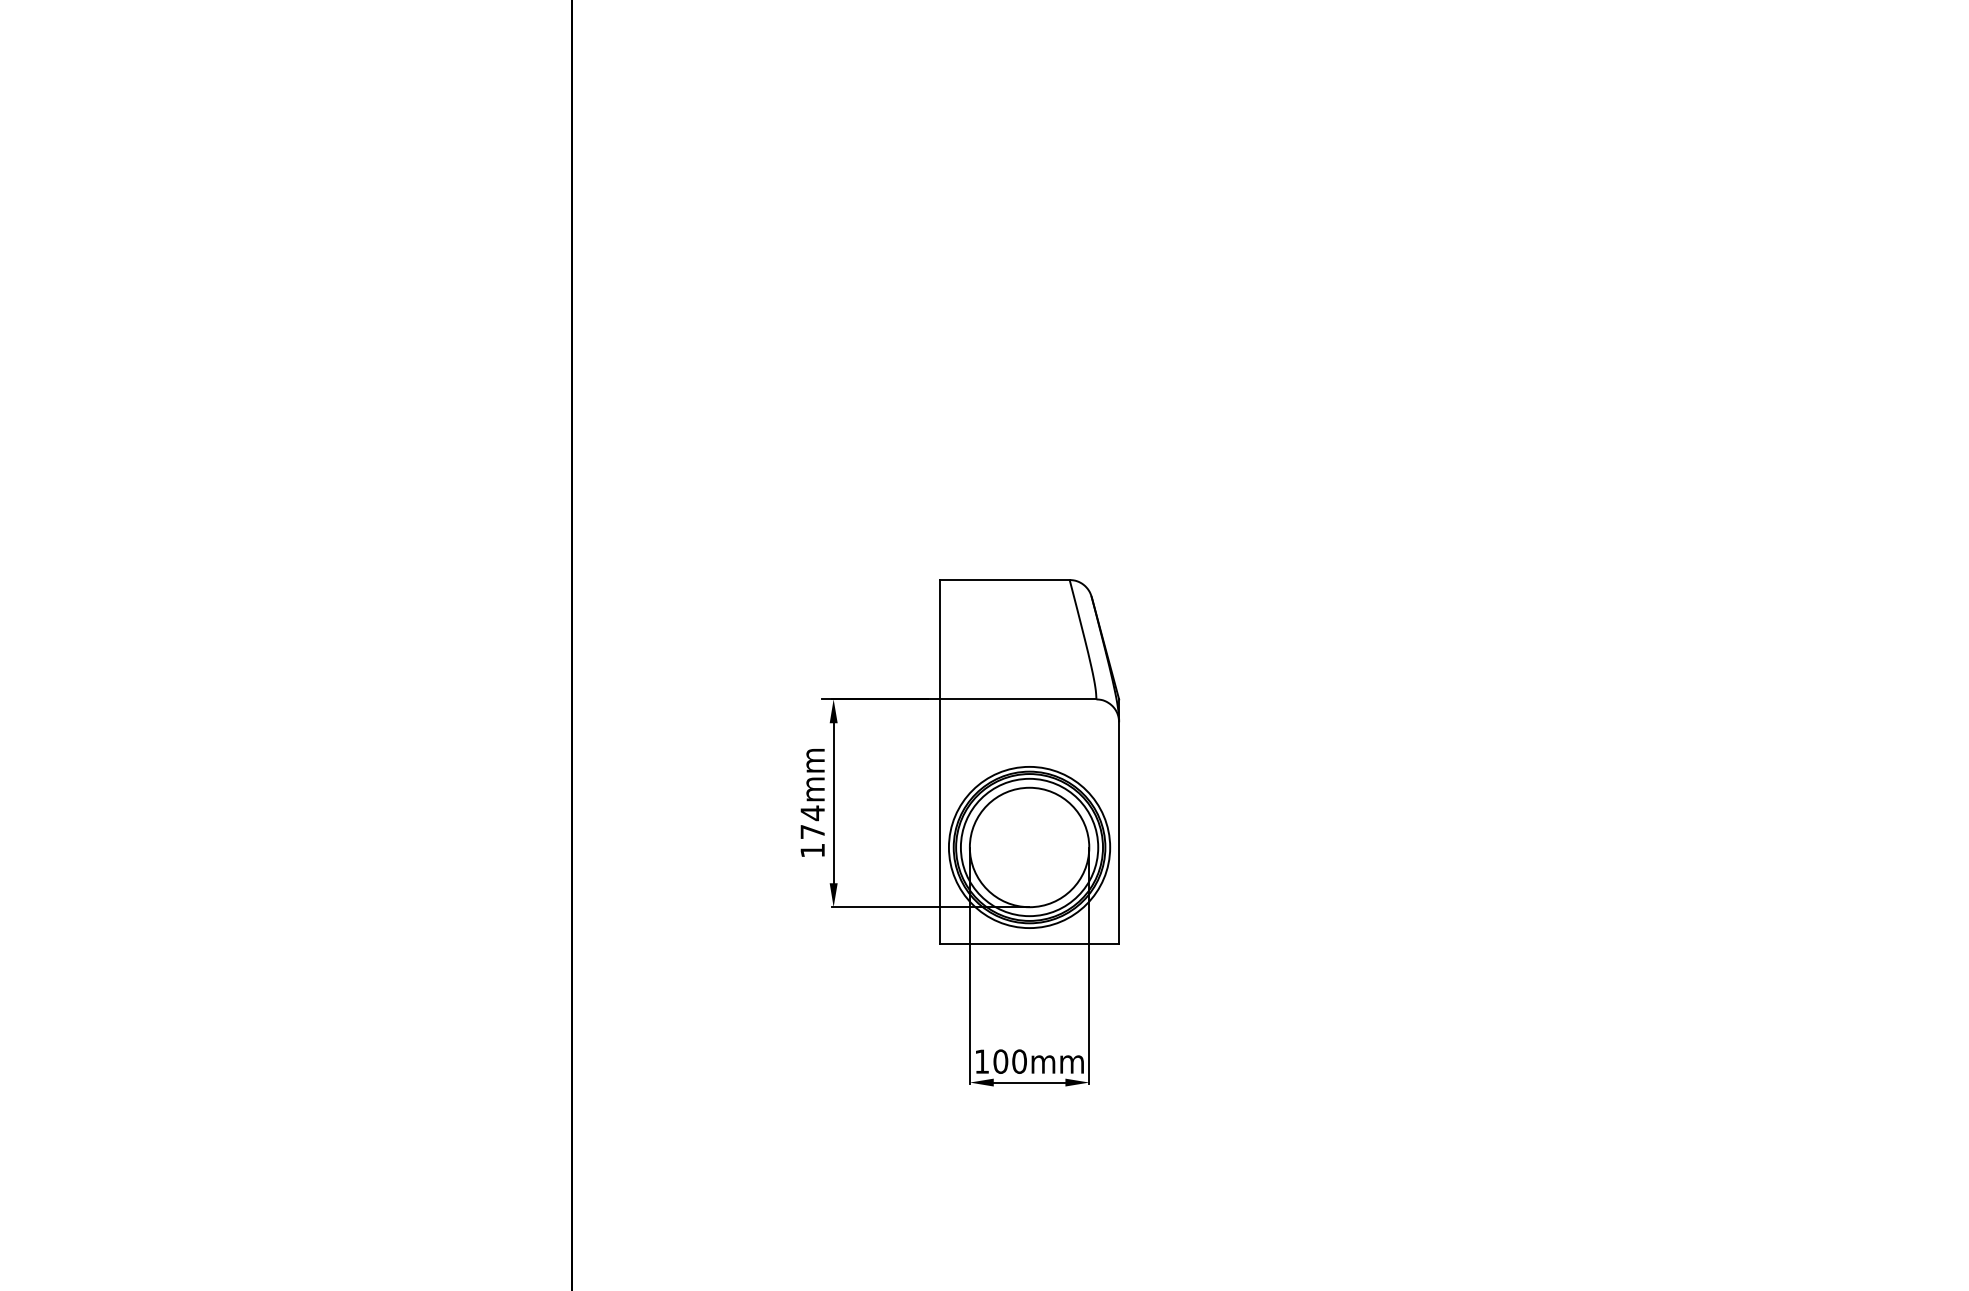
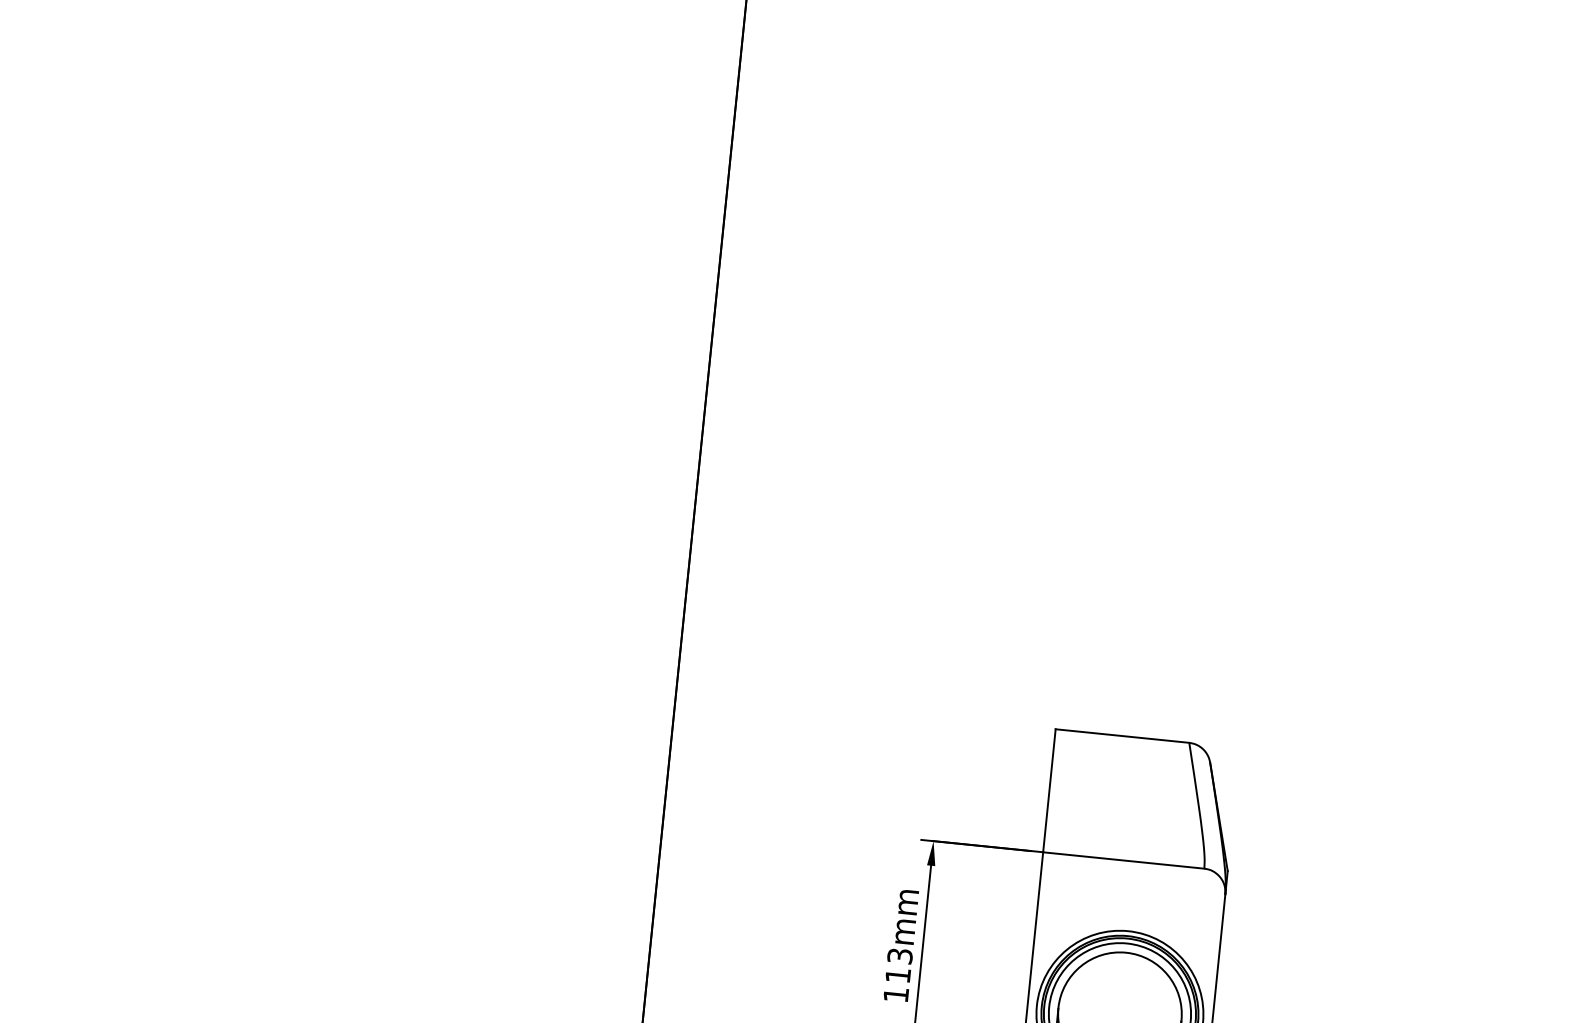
text: (812, 821) -> (899, 964), 174mm -> 113mm

